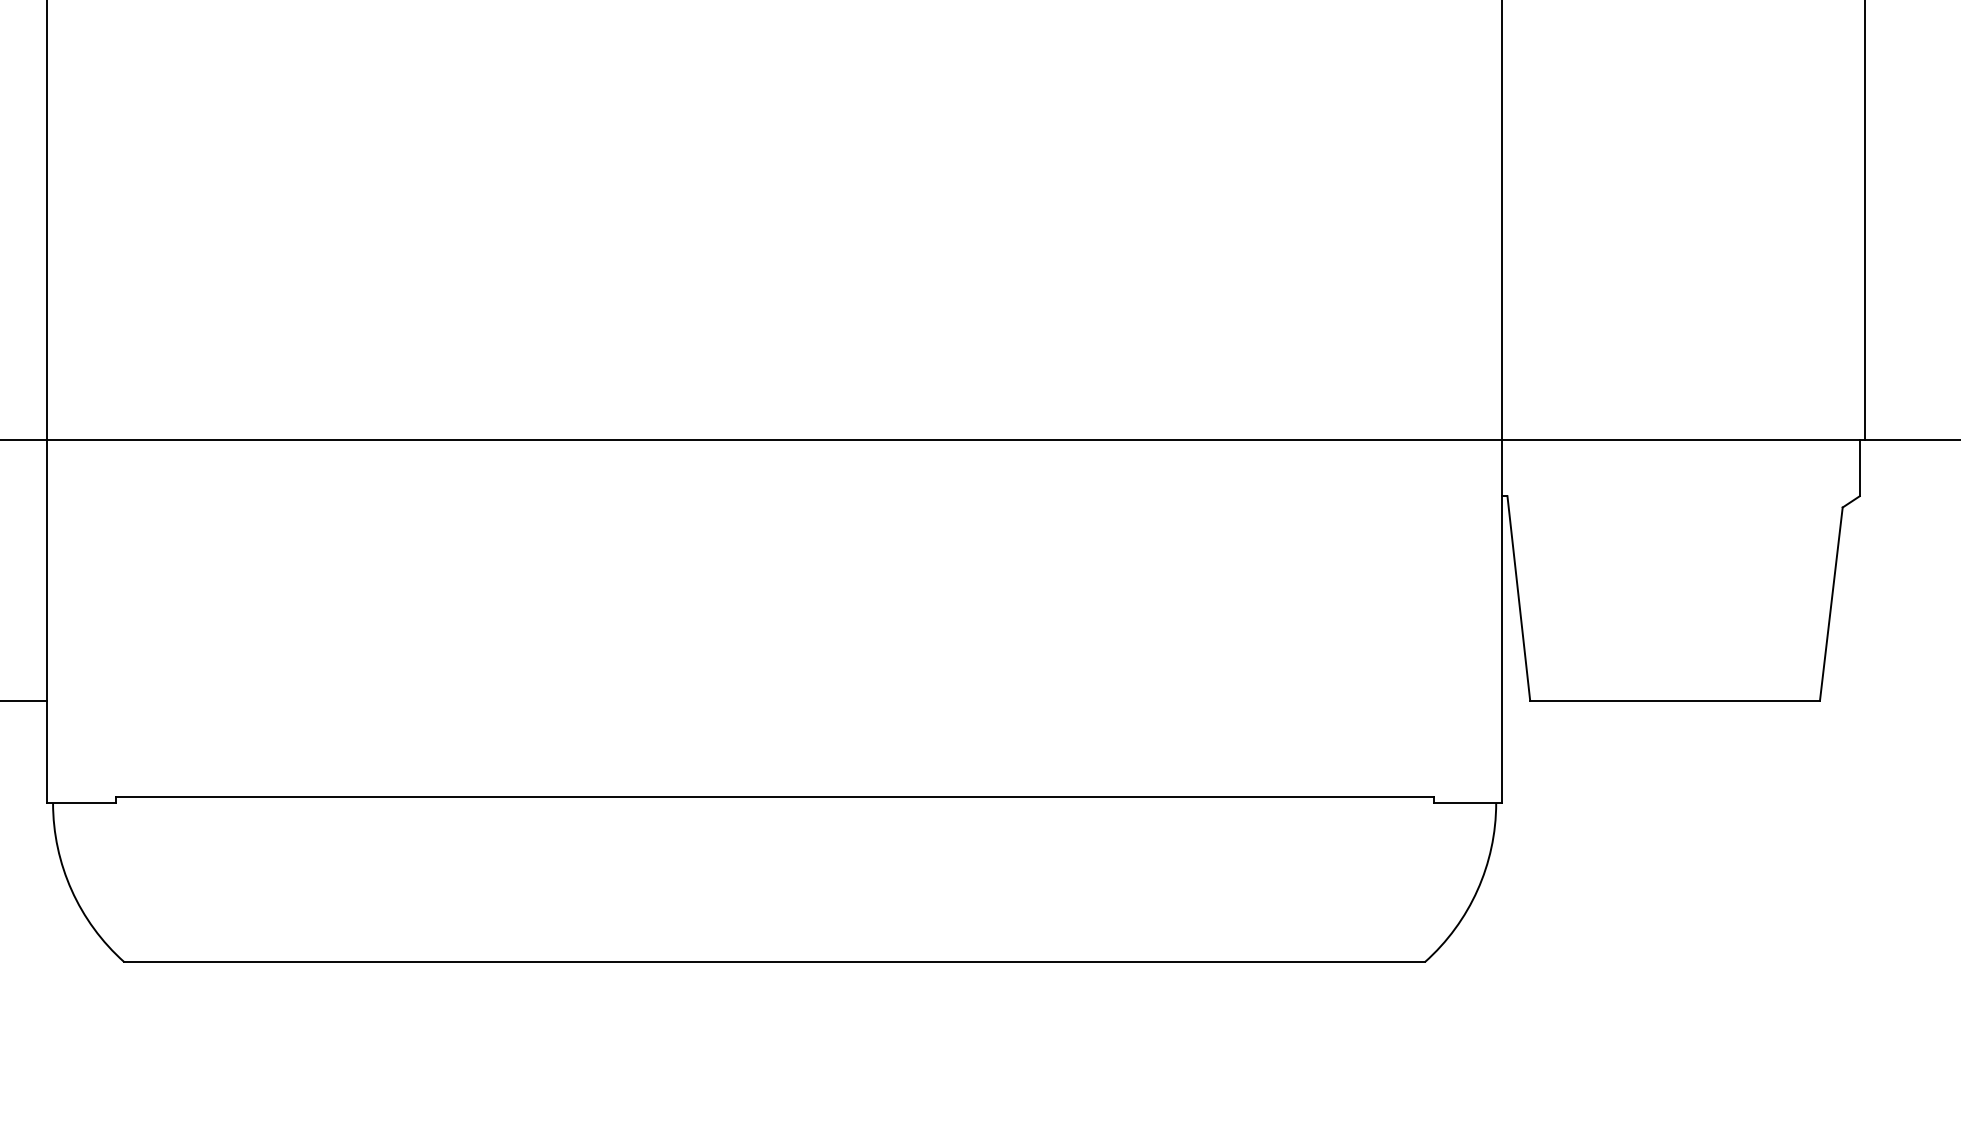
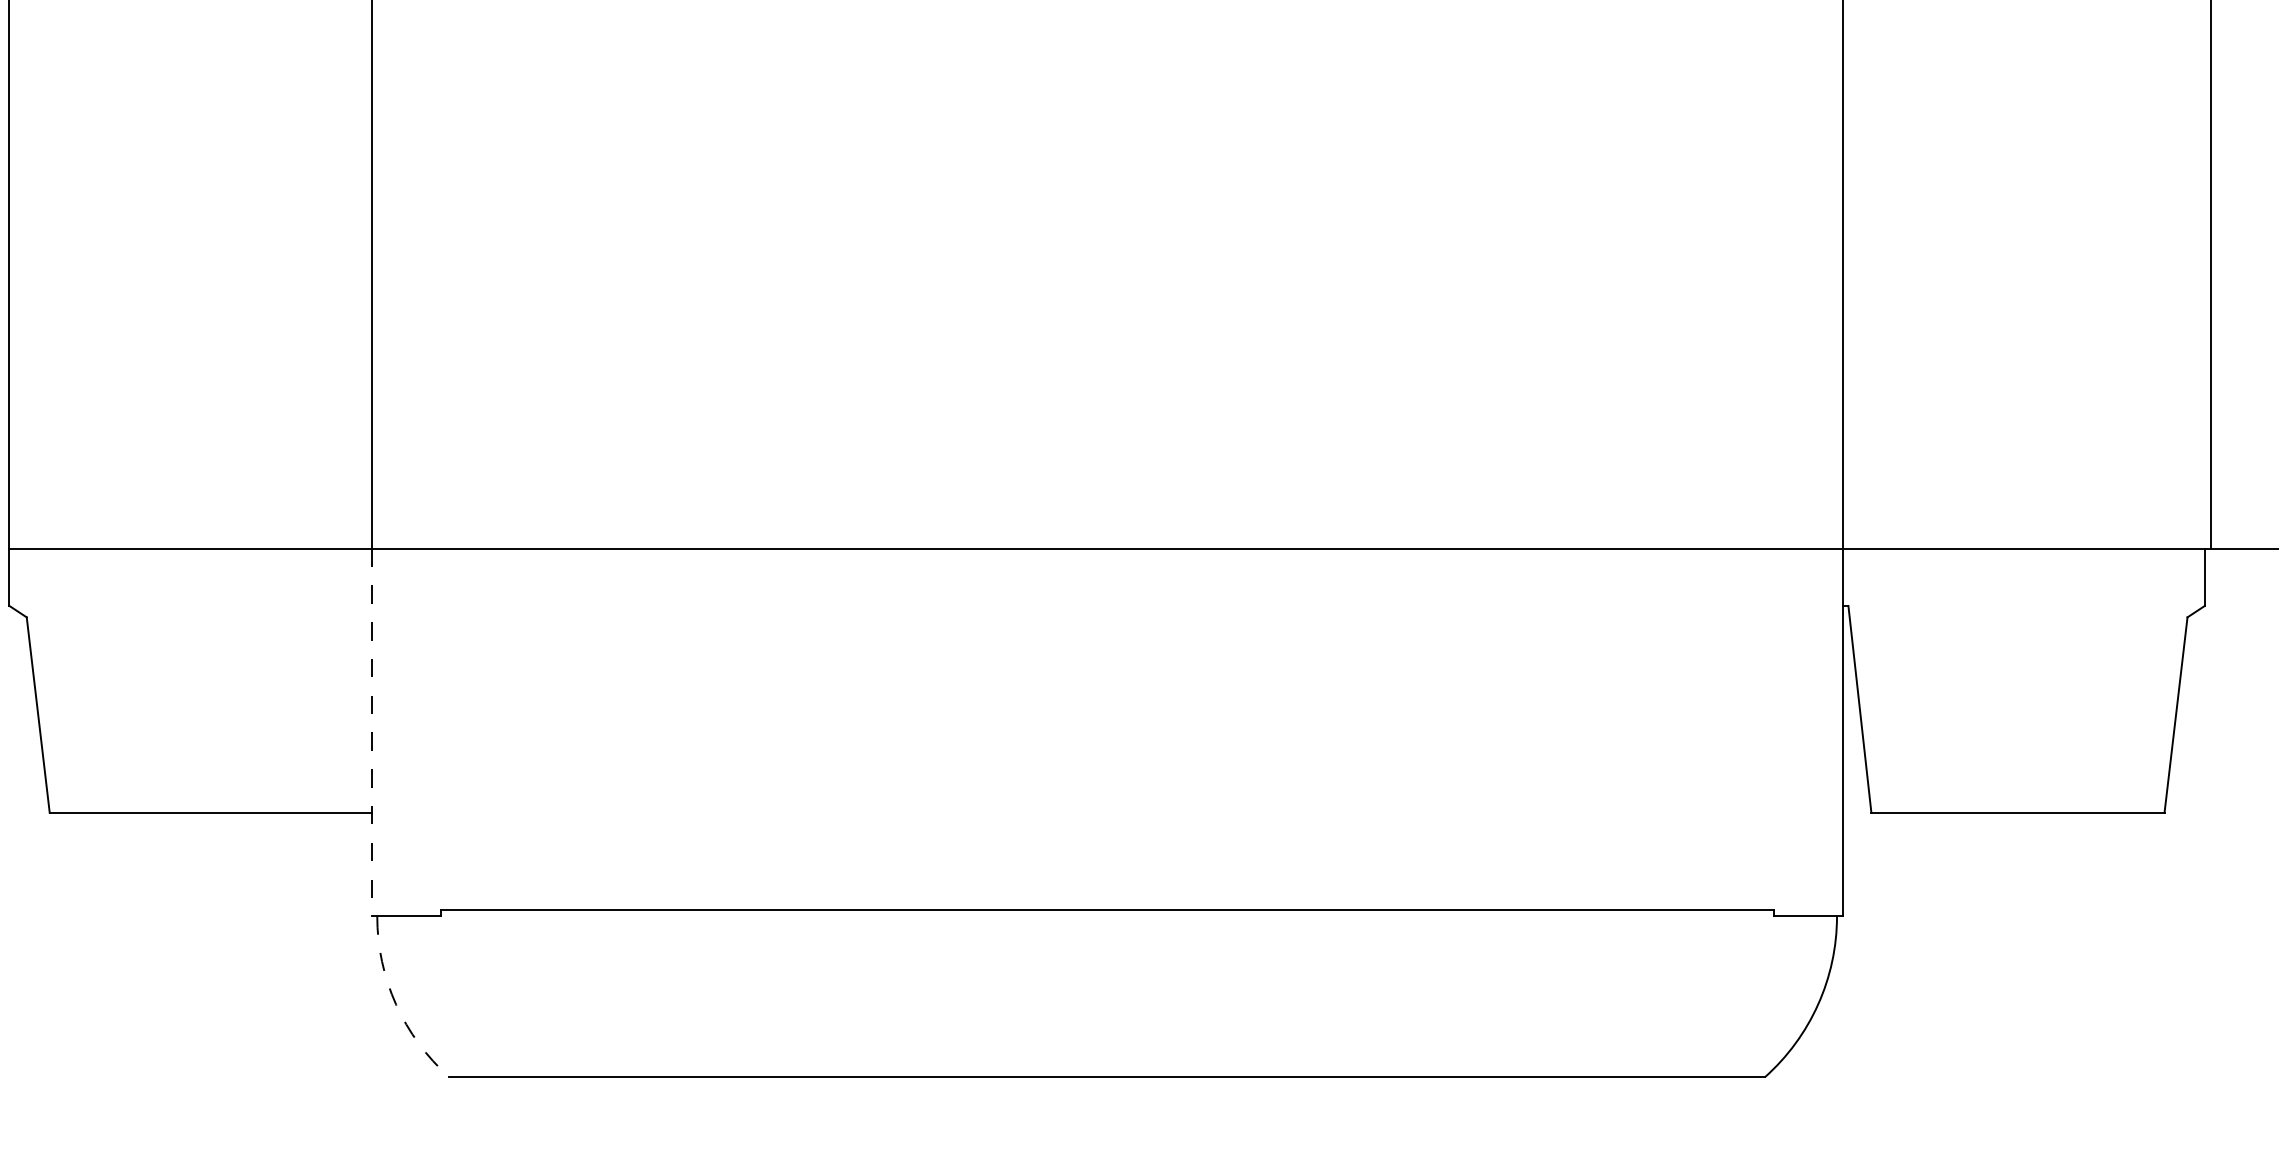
line: (47, 621) -> (371, 732), solid -> dashed
arc: (72, 890) -> (396, 1004), solid -> dashed

